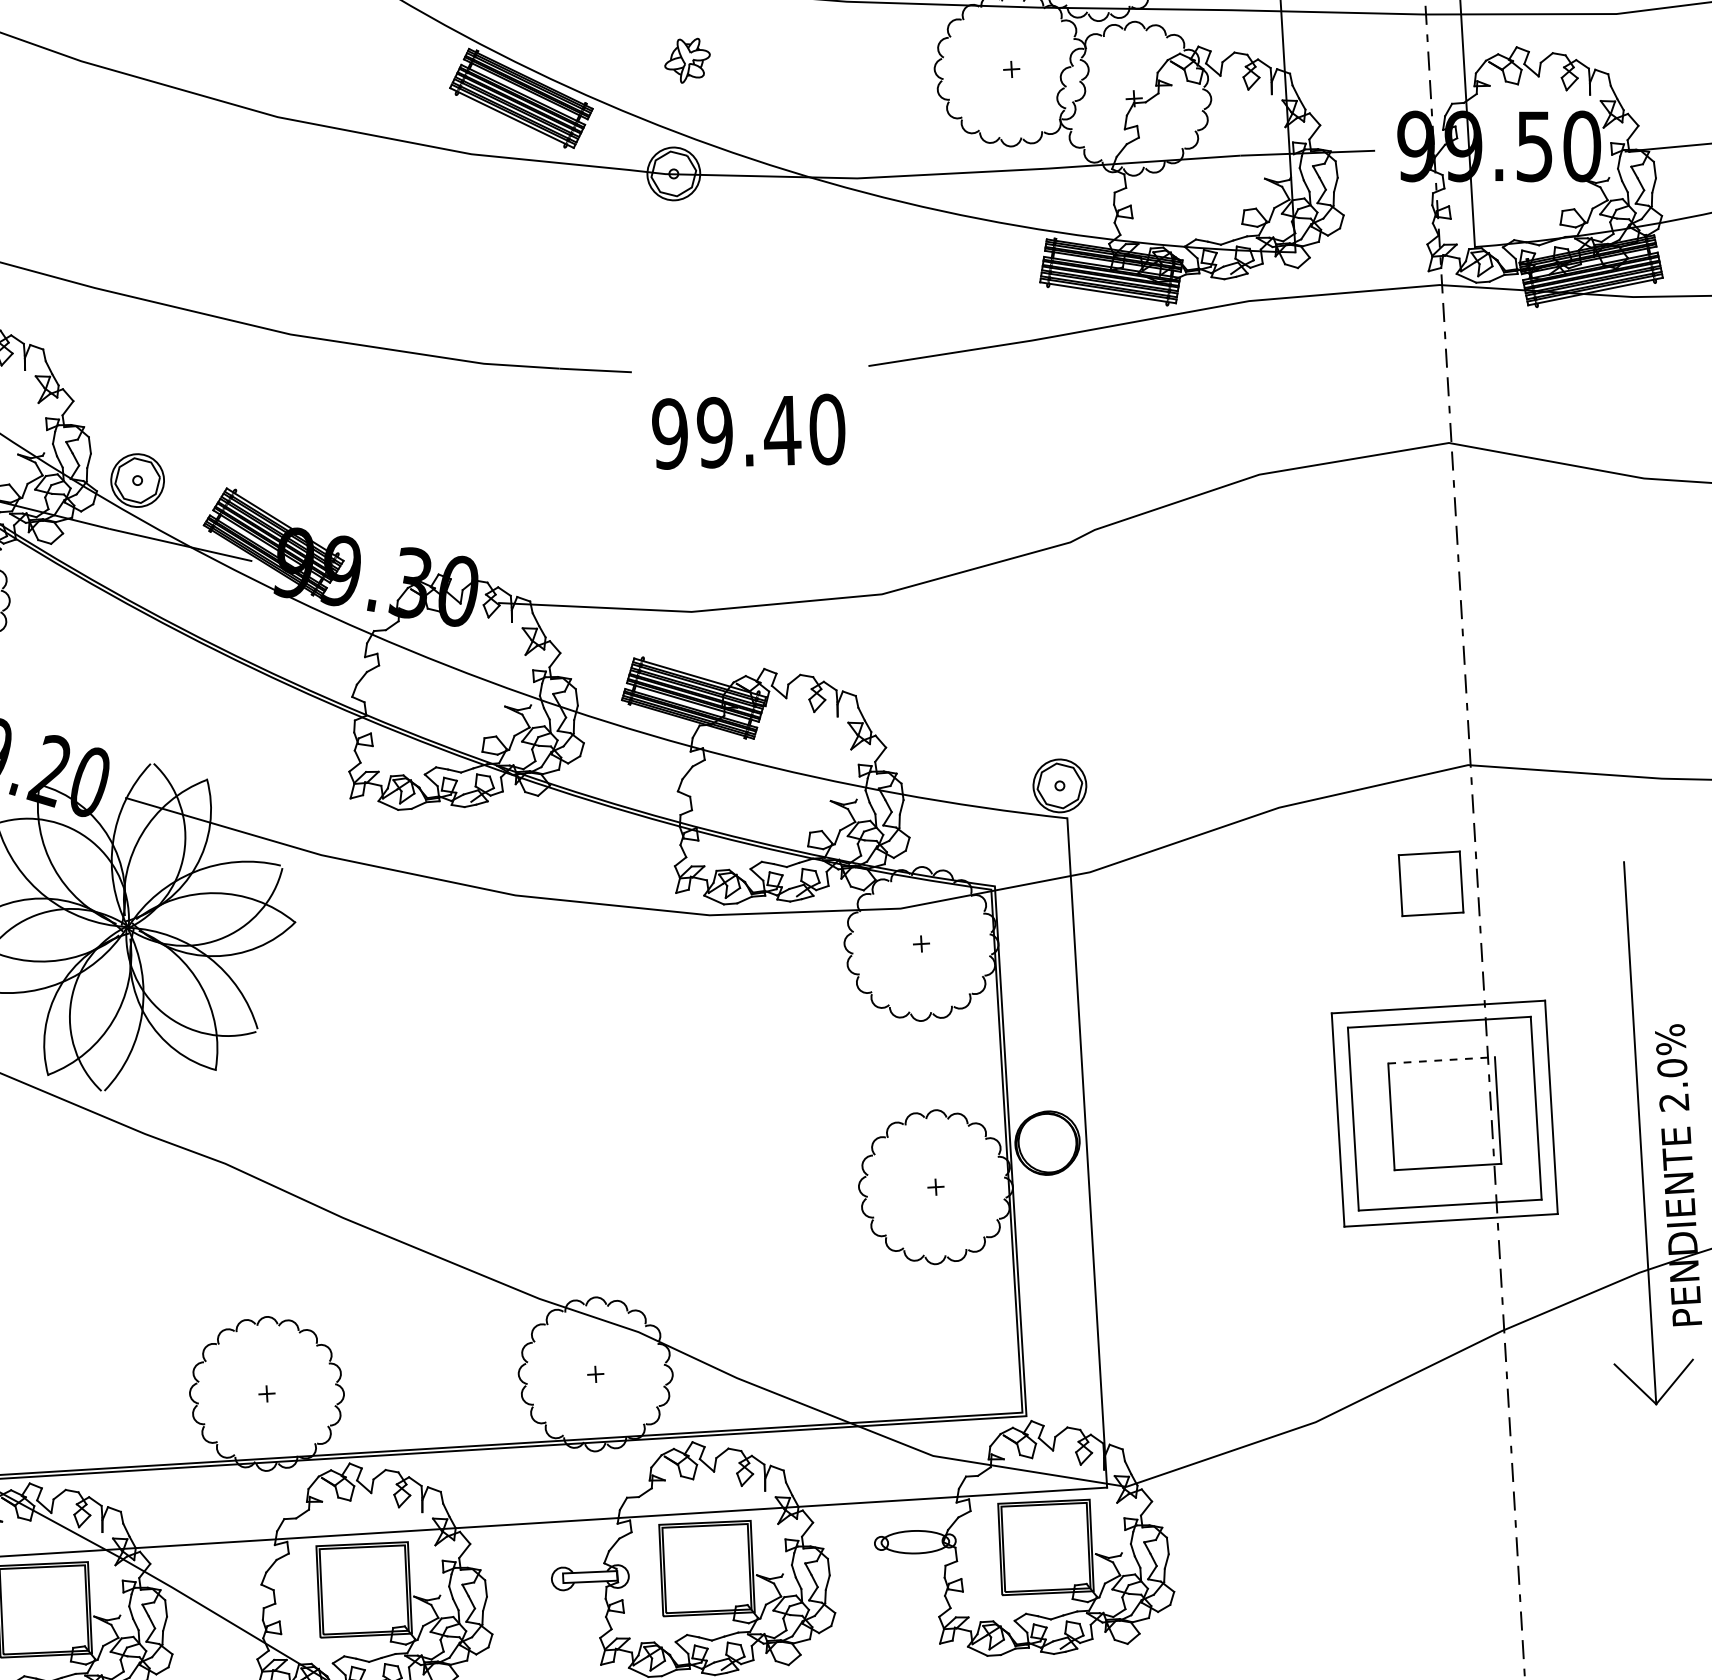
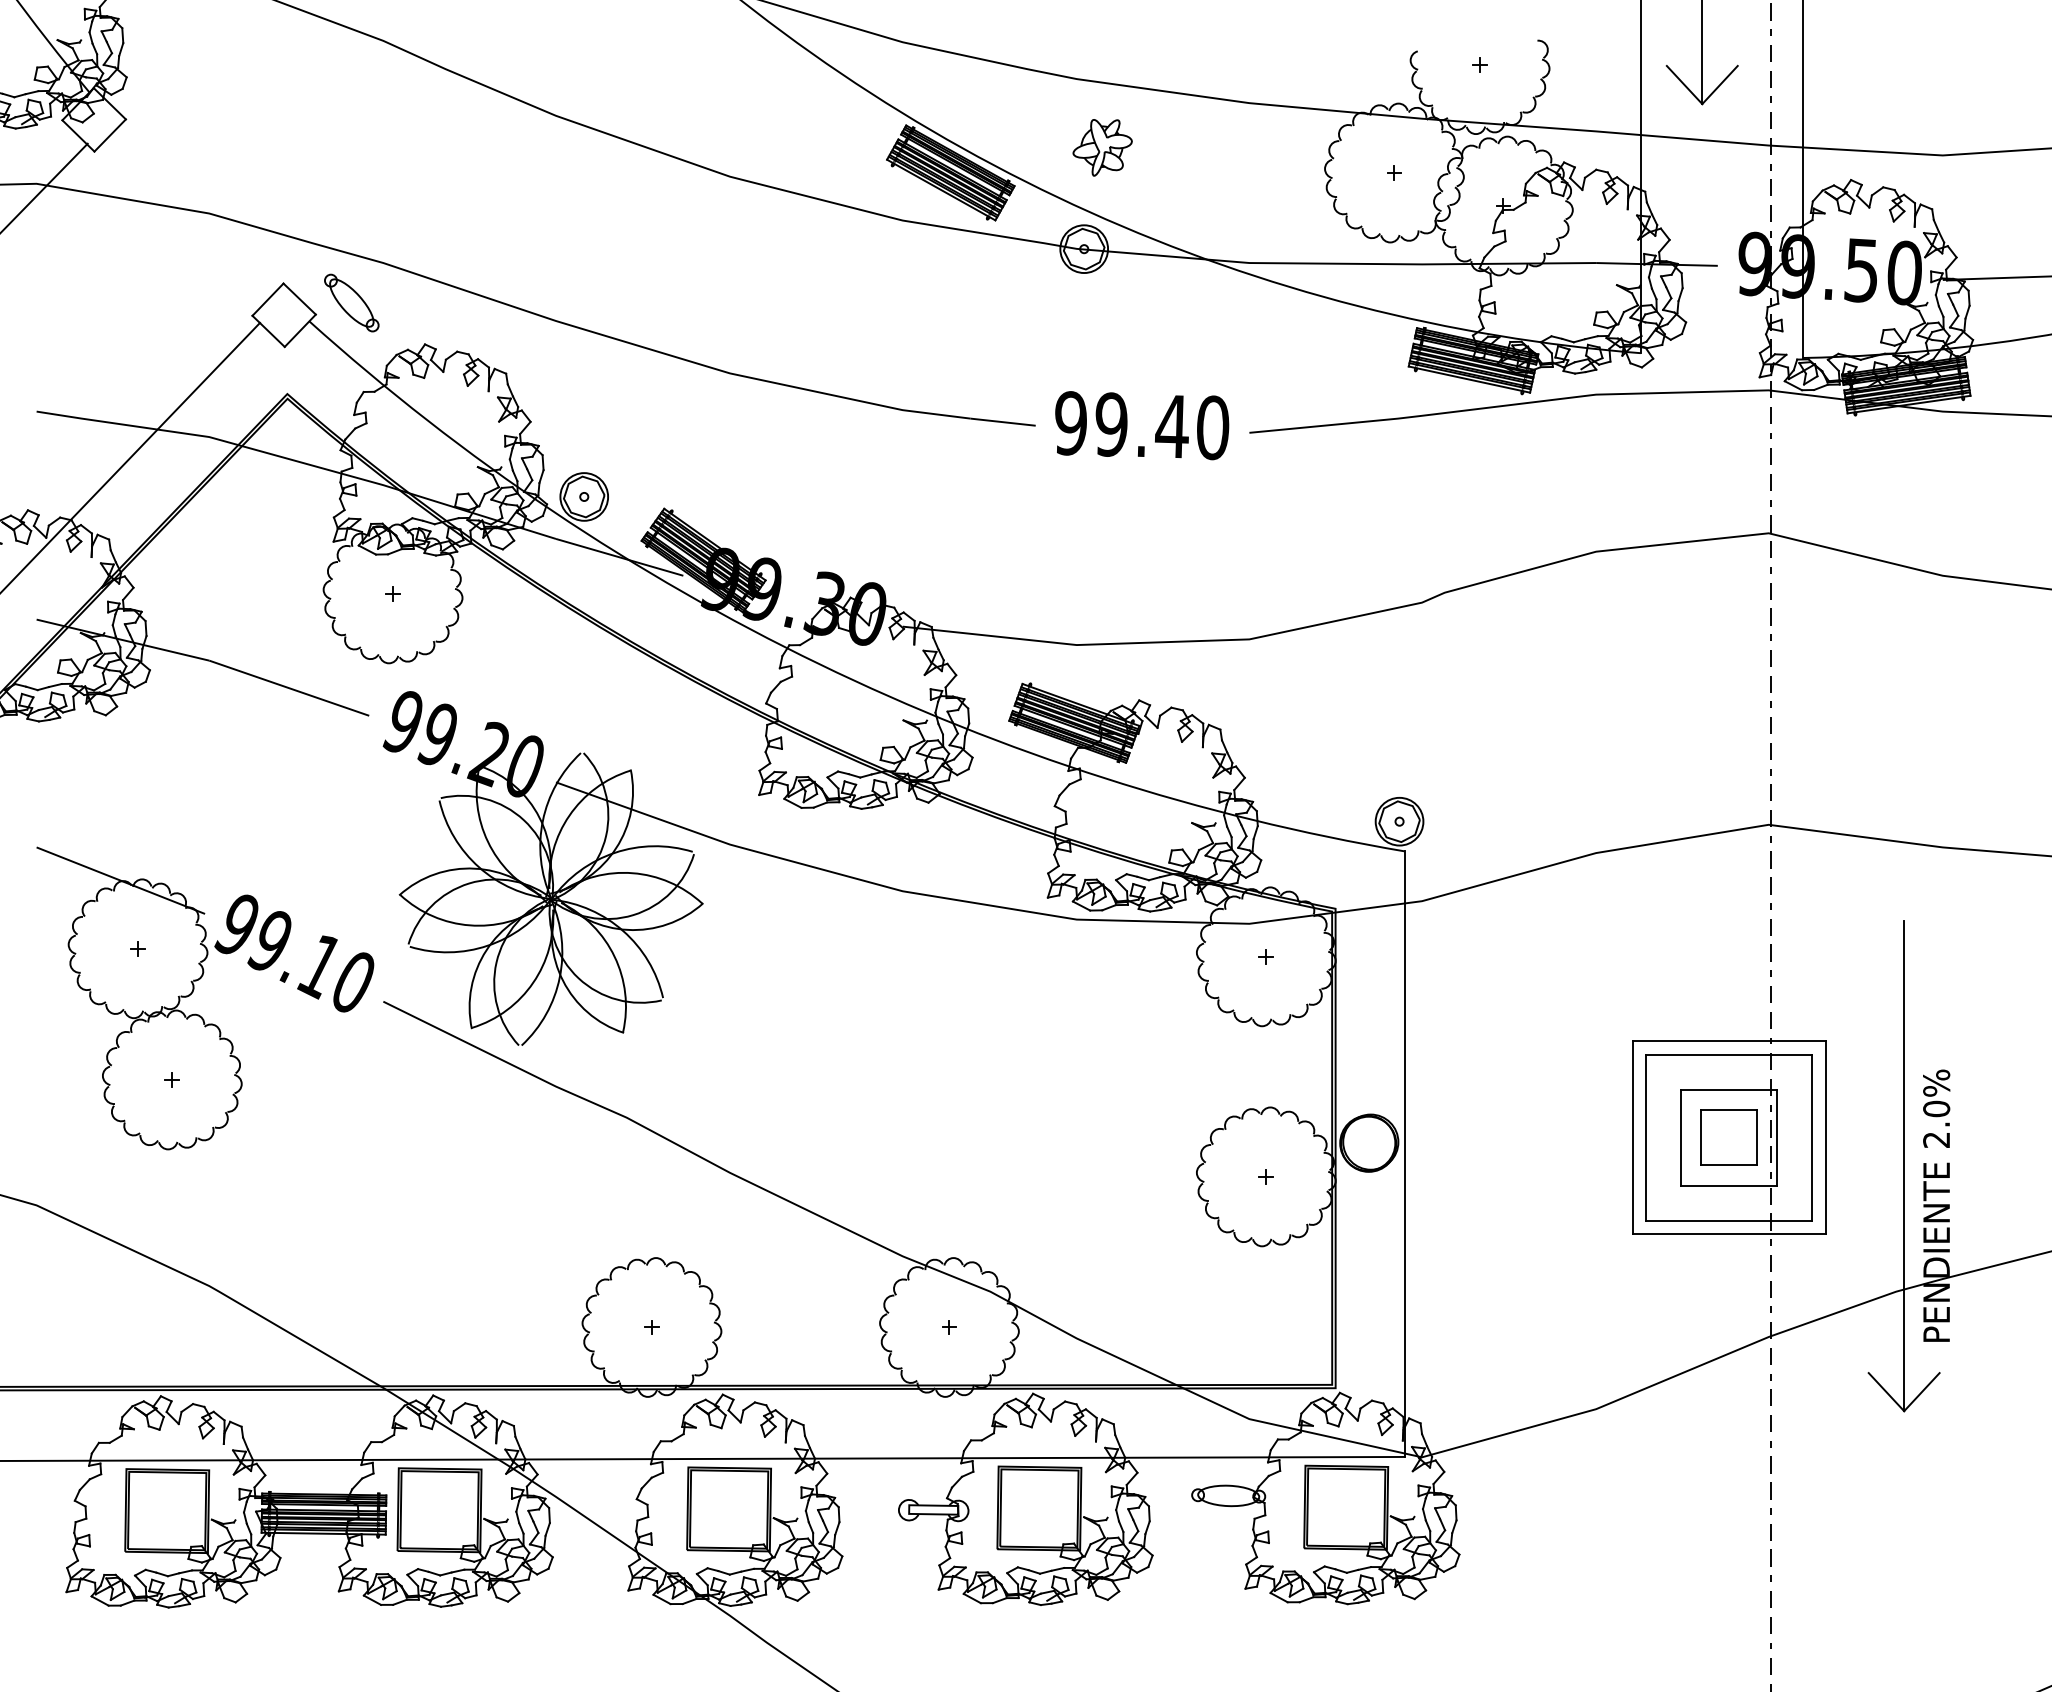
part: (687, 60) -> (1102, 147), size x1.43
text: (749, 431) -> (1142, 425), moved
part: (1430, 883) -> (1728, 1137), moved
line: (1442, 1060) -> (1729, 1089), dashed -> solid

